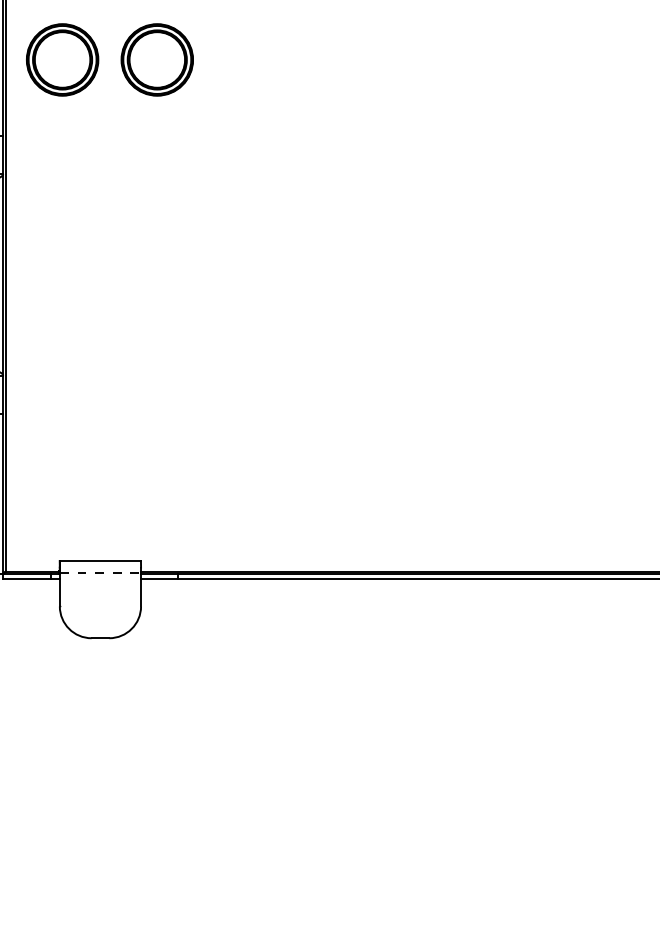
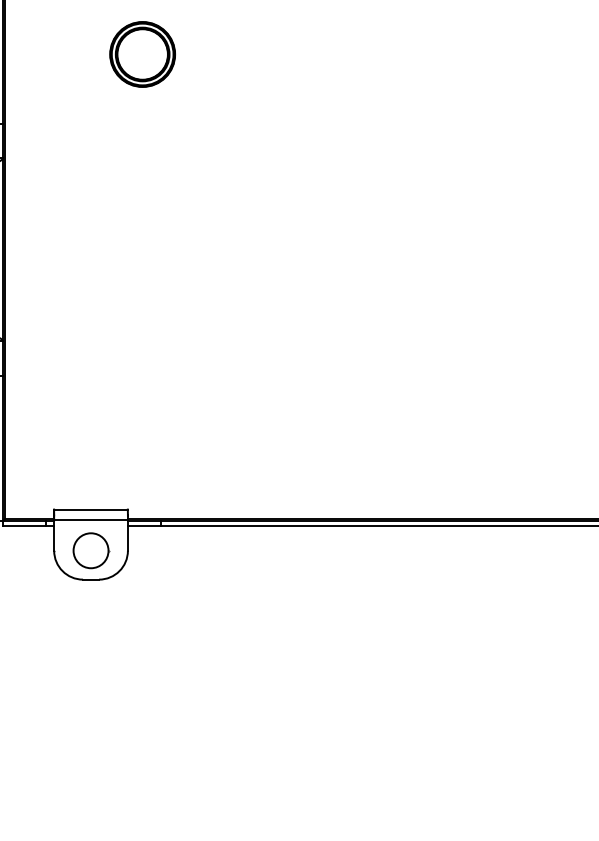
part: (62, 59) -> (56, 54), removed
line: (100, 573) -> (91, 520), dashed -> solid
part: (100, 606) -> (91, 550), added

